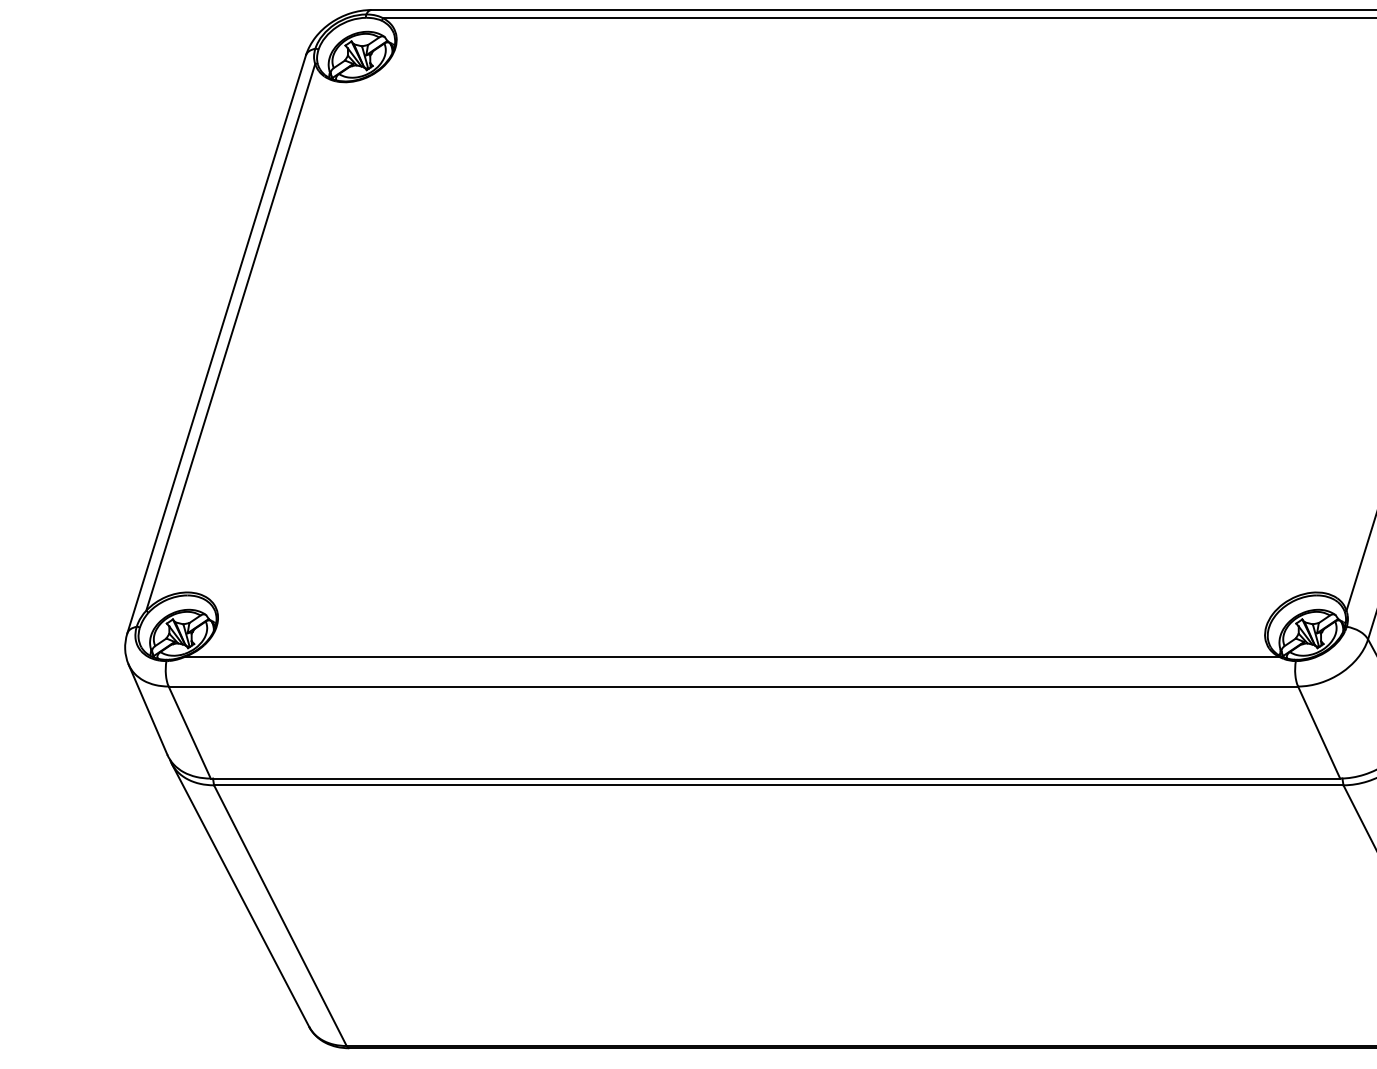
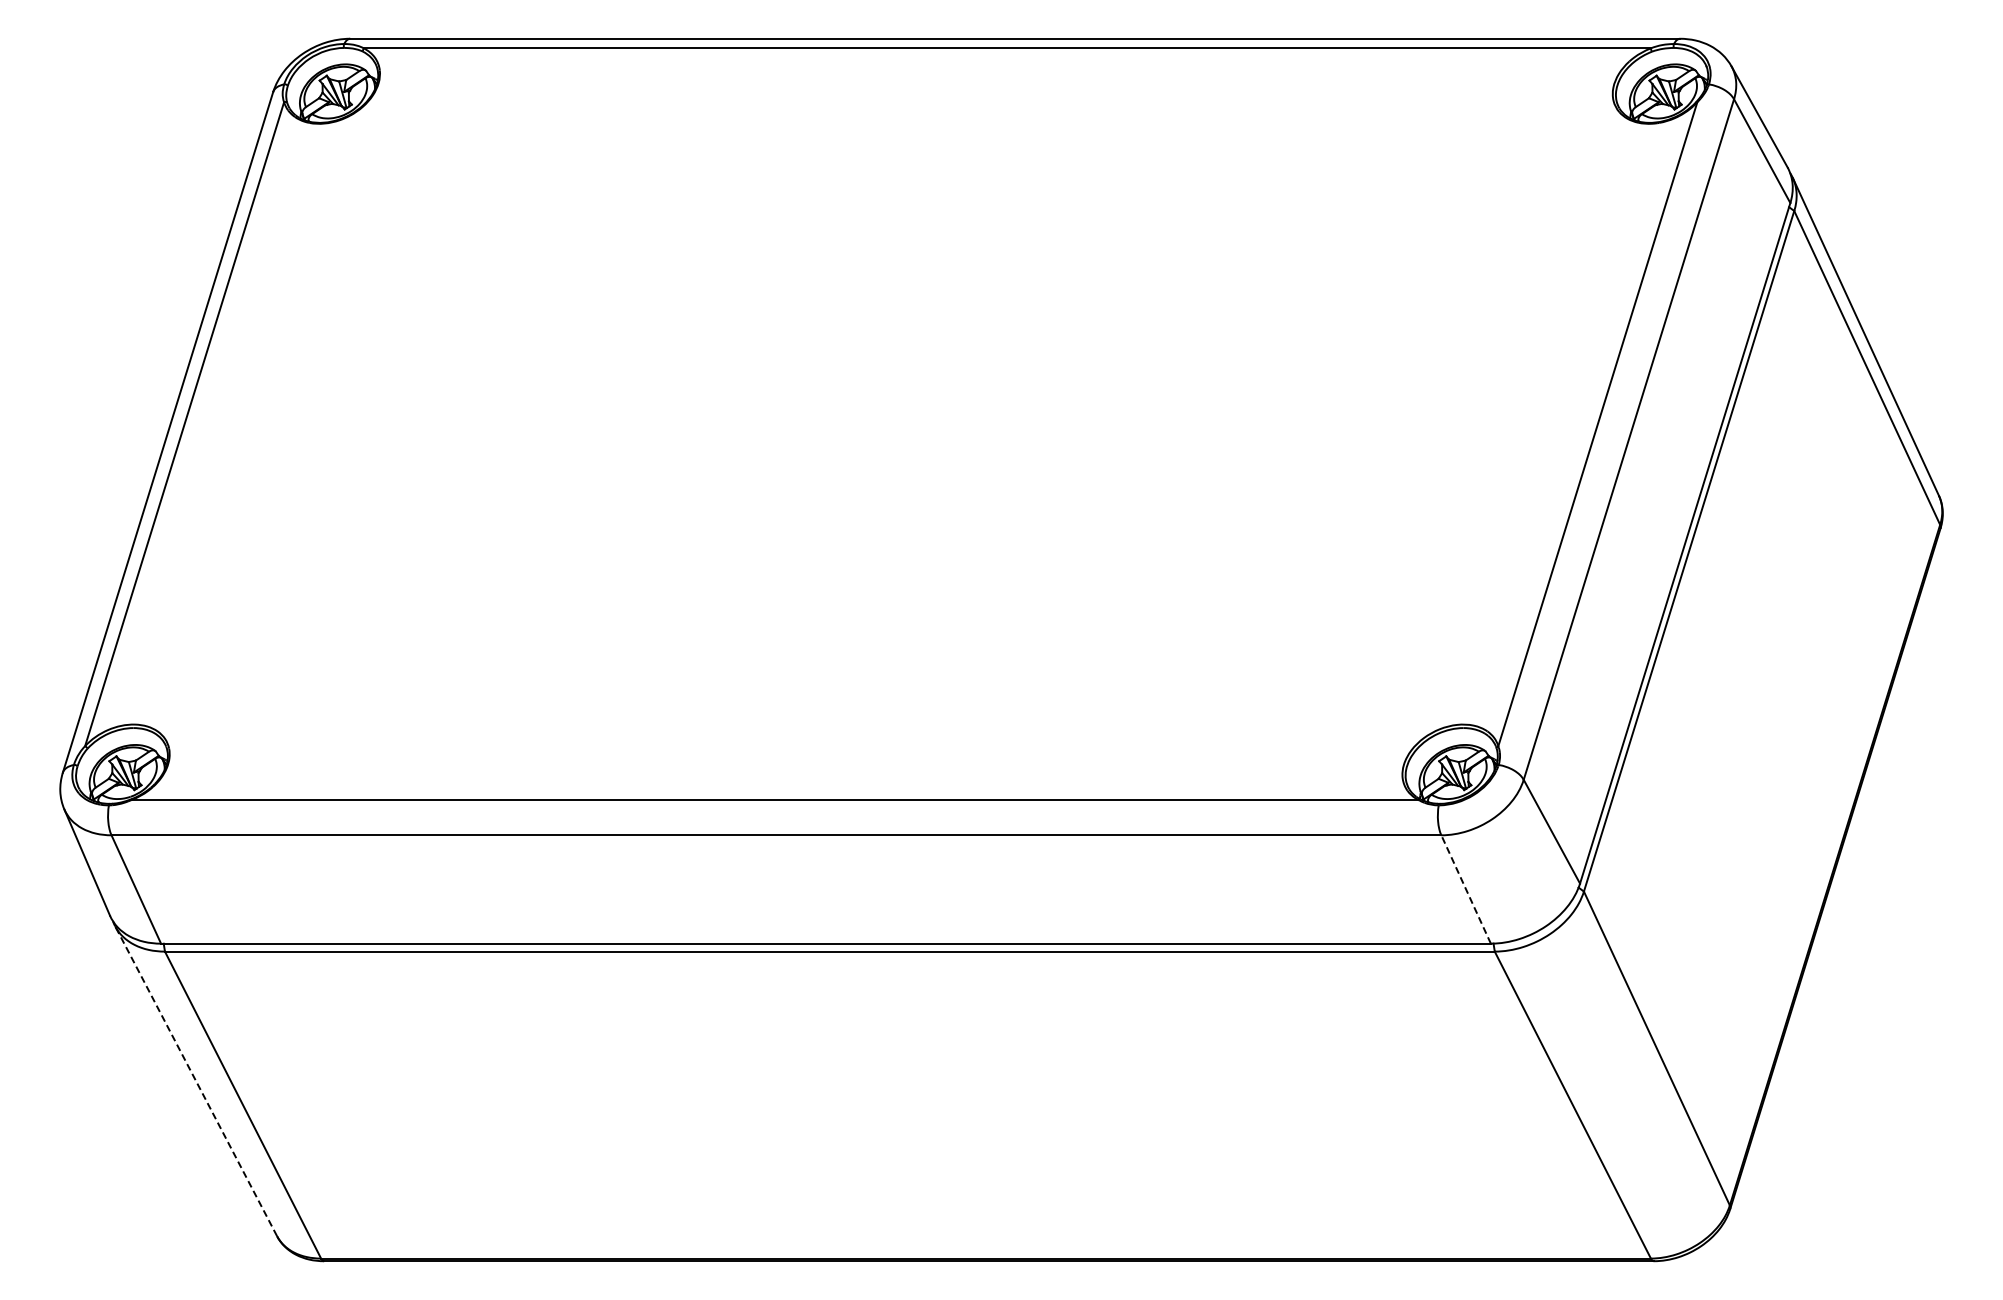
line: (1319, 732) -> (1466, 889), solid -> dashed
line: (240, 895) -> (196, 1081), solid -> dashed

